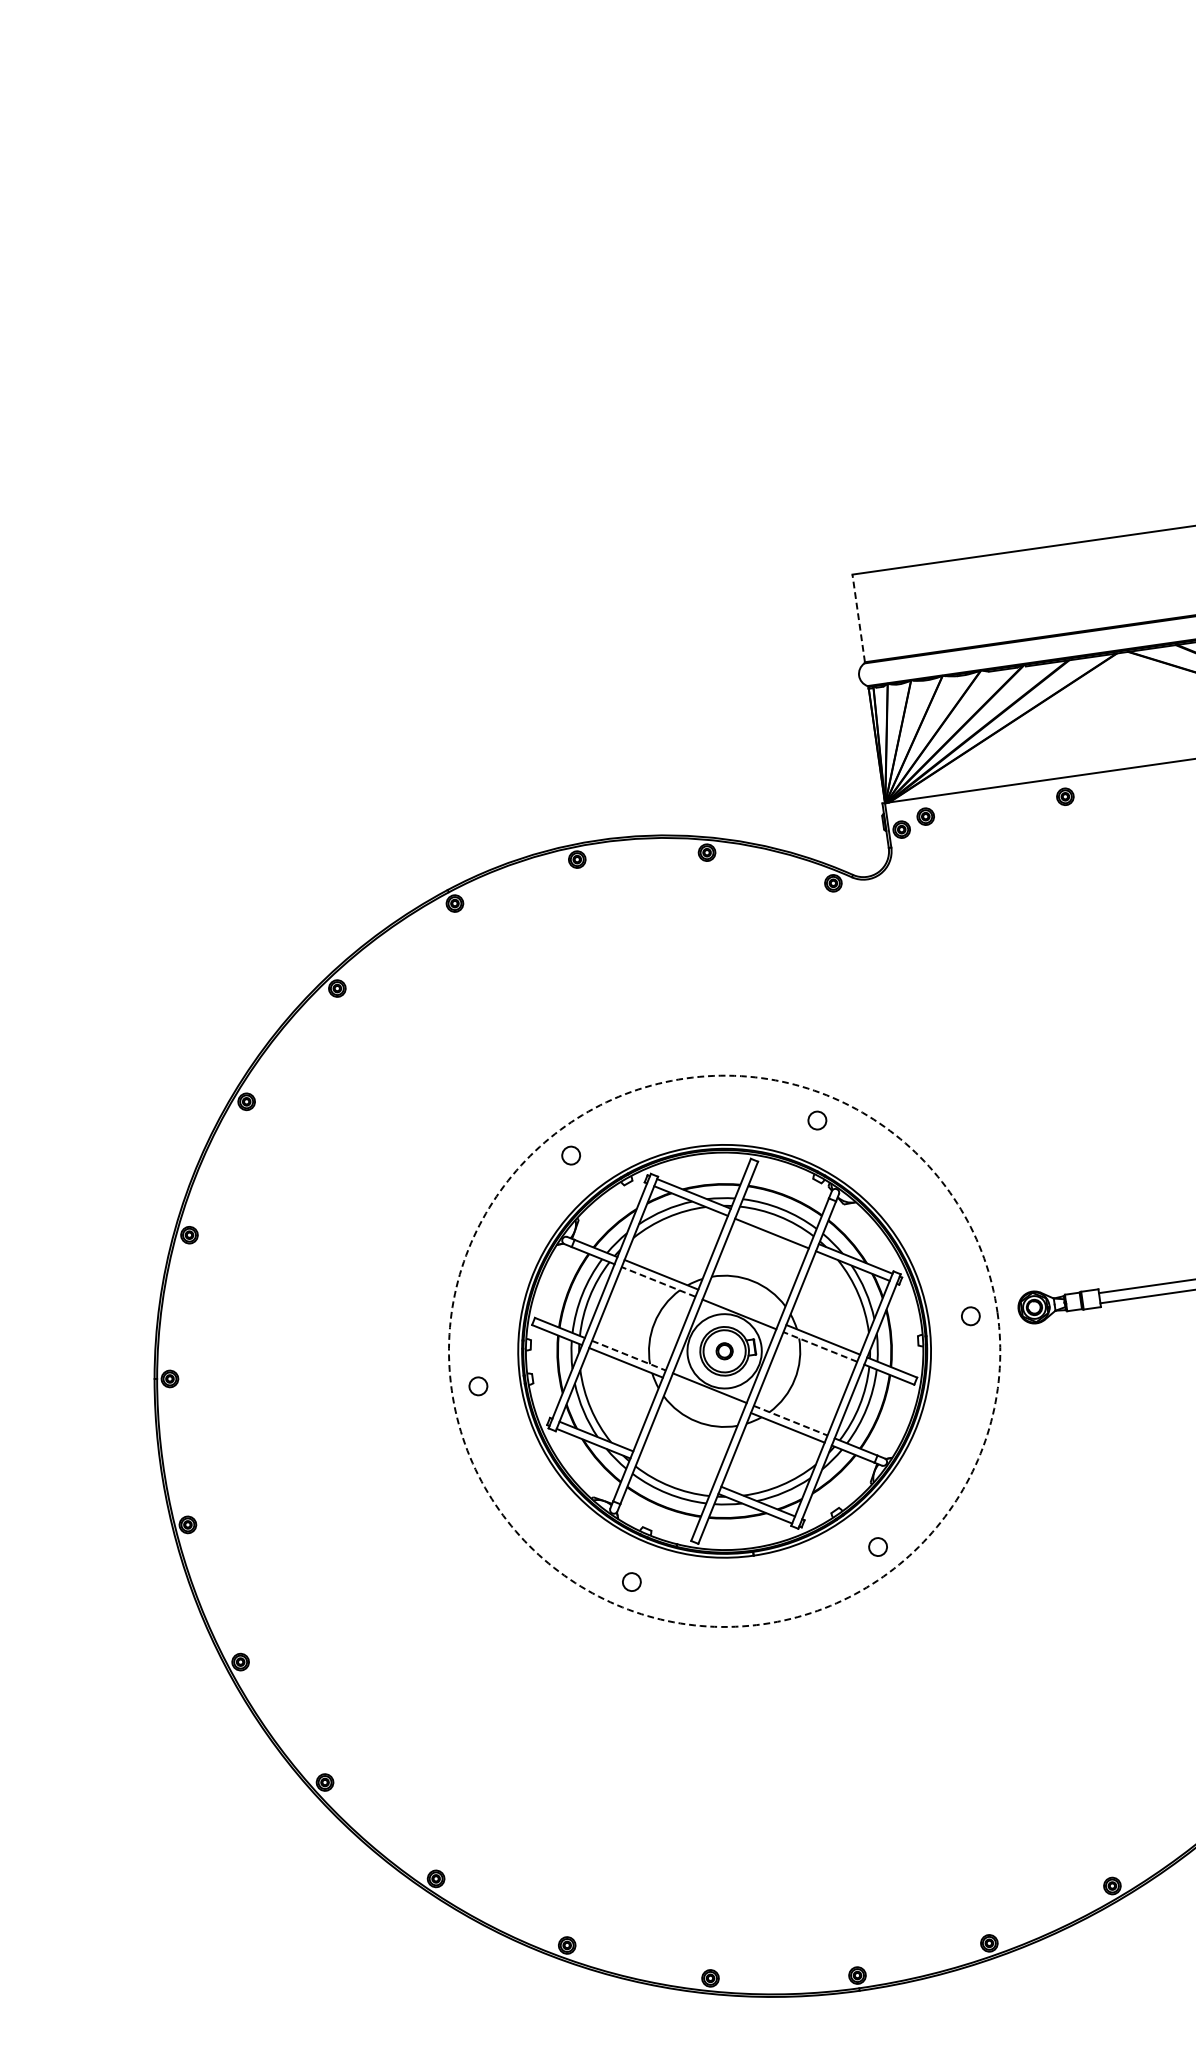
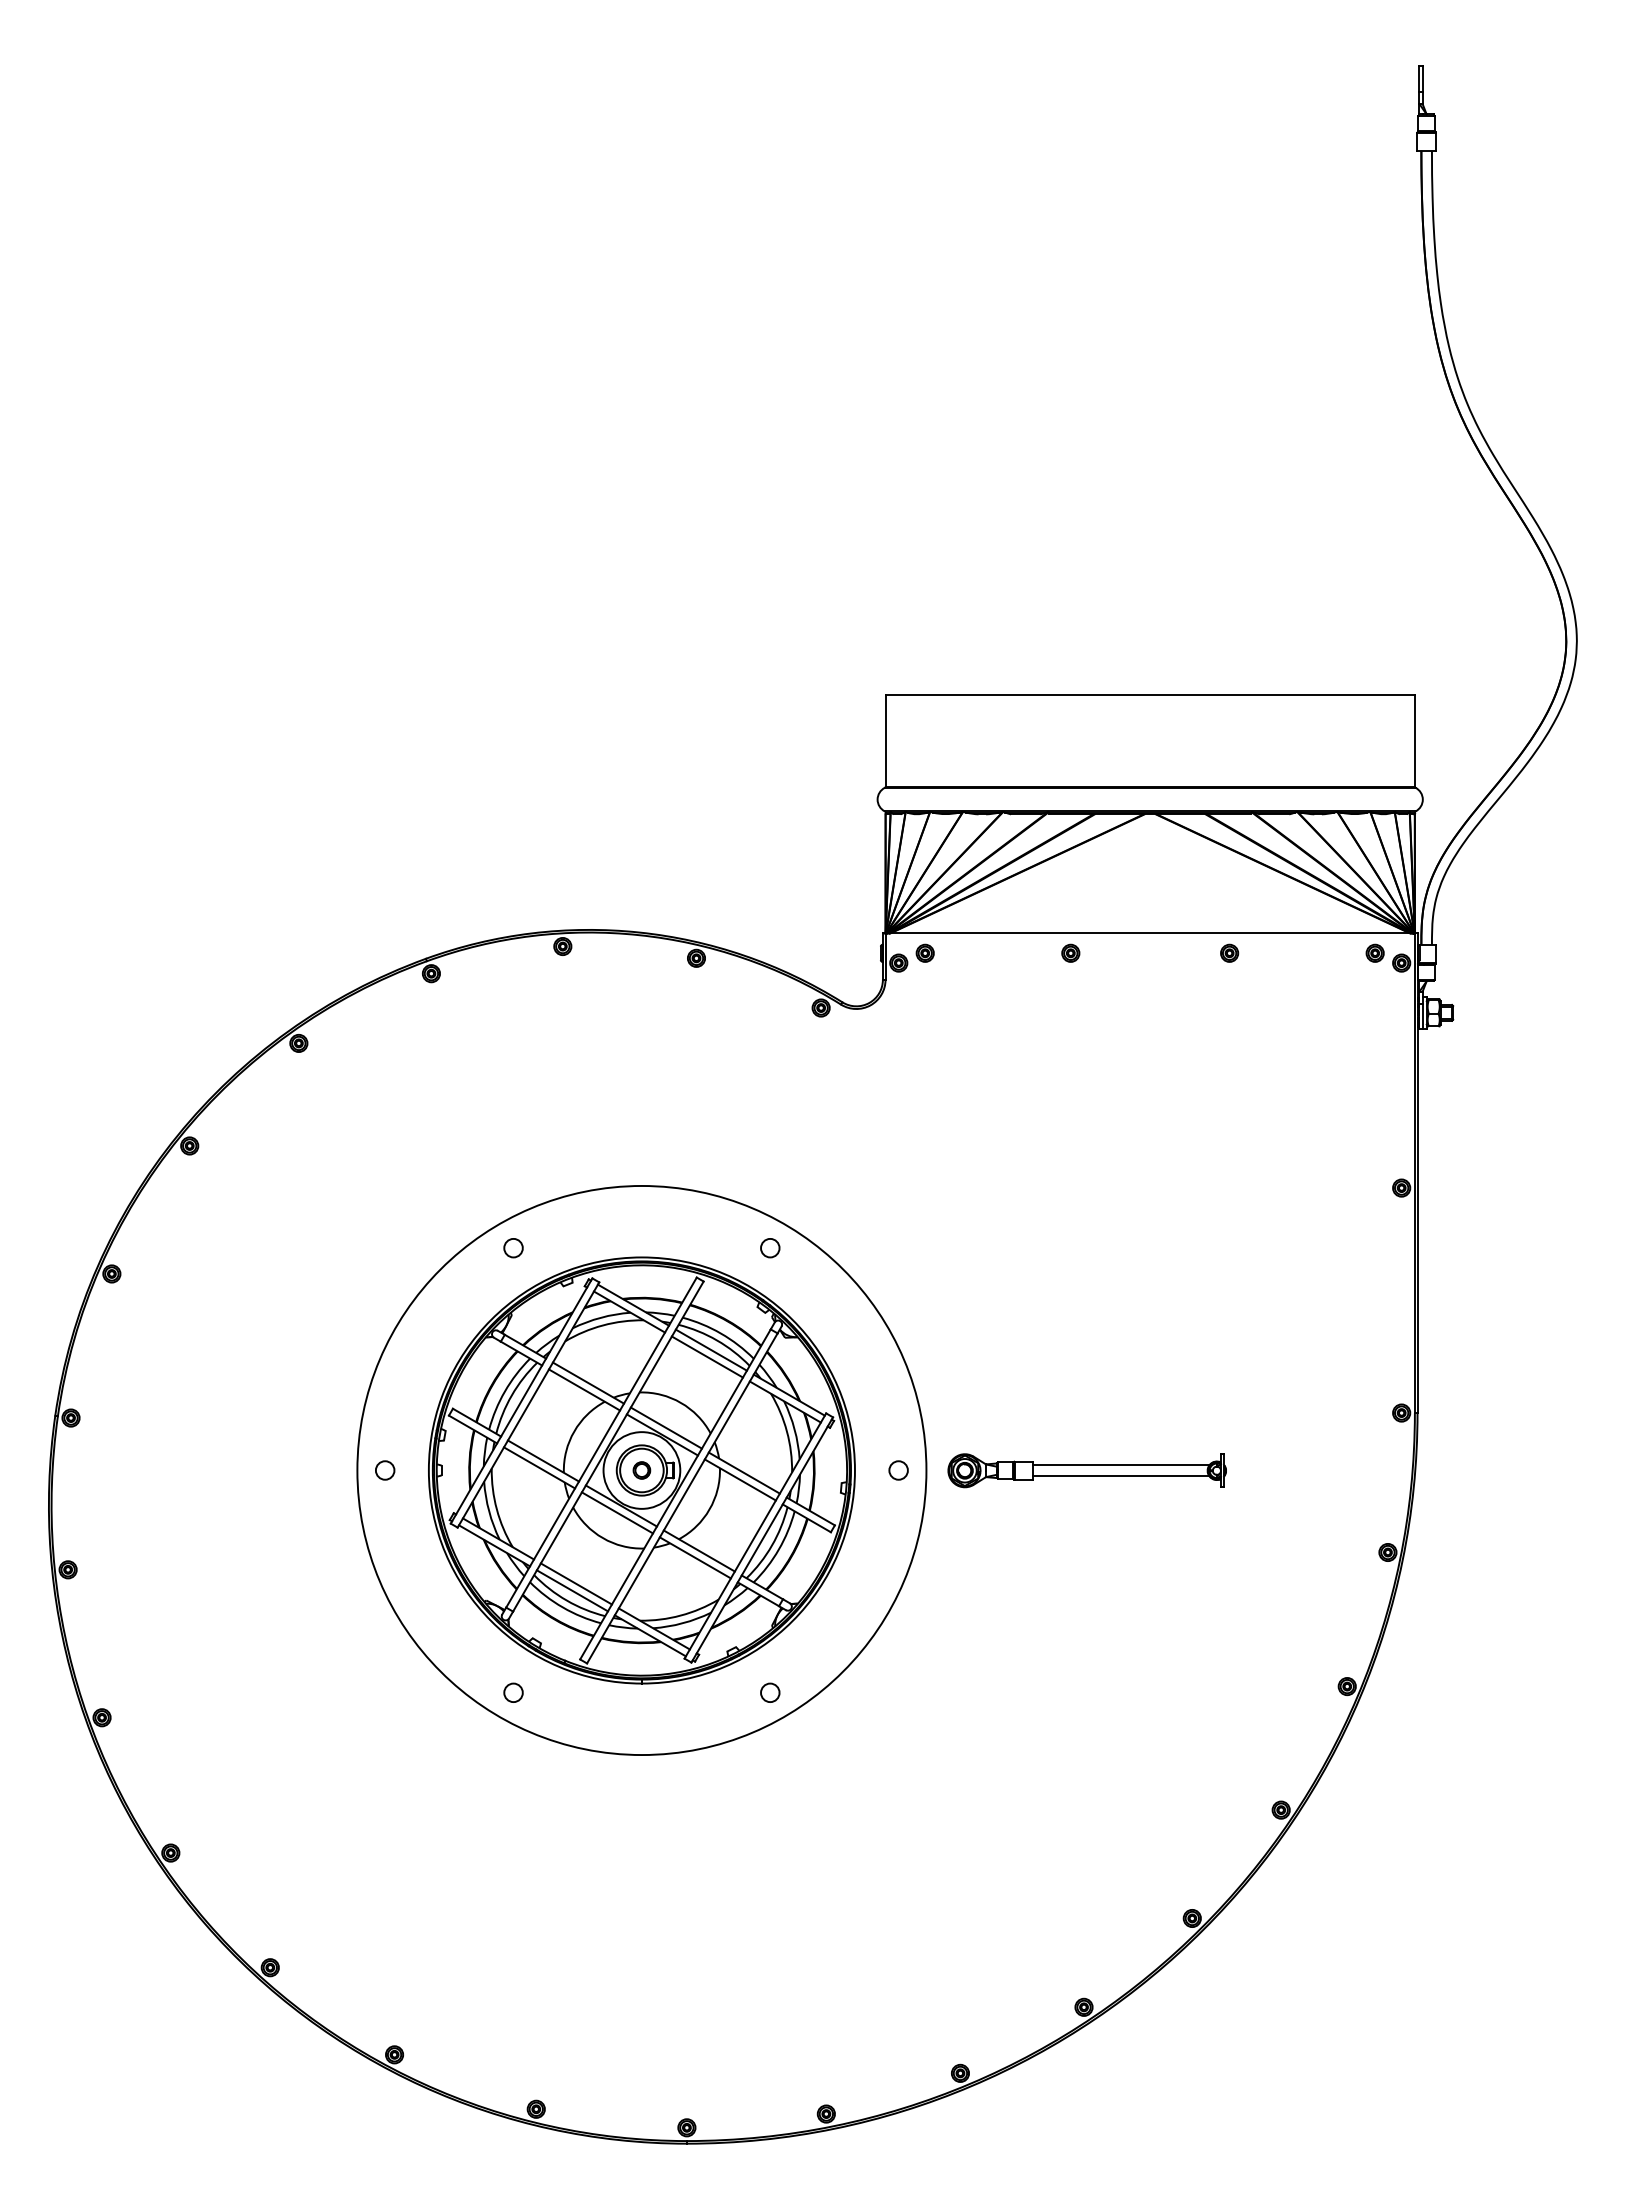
line: (858, 617) -> (885, 740), dashed -> solid
line: (773, 1225) -> (710, 1349), added
line: (658, 1281) -> (584, 1389), dashed -> solid
line: (741, 1306) -> (665, 1427), added
line: (819, 1346) -> (739, 1479), dashed -> solid
circle: (724, 1351) -> (641, 1470), dashed -> solid
line: (629, 1356) -> (543, 1461), dashed -> solid
line: (705, 1395) -> (616, 1512), added
line: (790, 1421) -> (699, 1551), dashed -> solid
line: (676, 1468) -> (575, 1583), added
line: (673, 1476) -> (571, 1590), added

